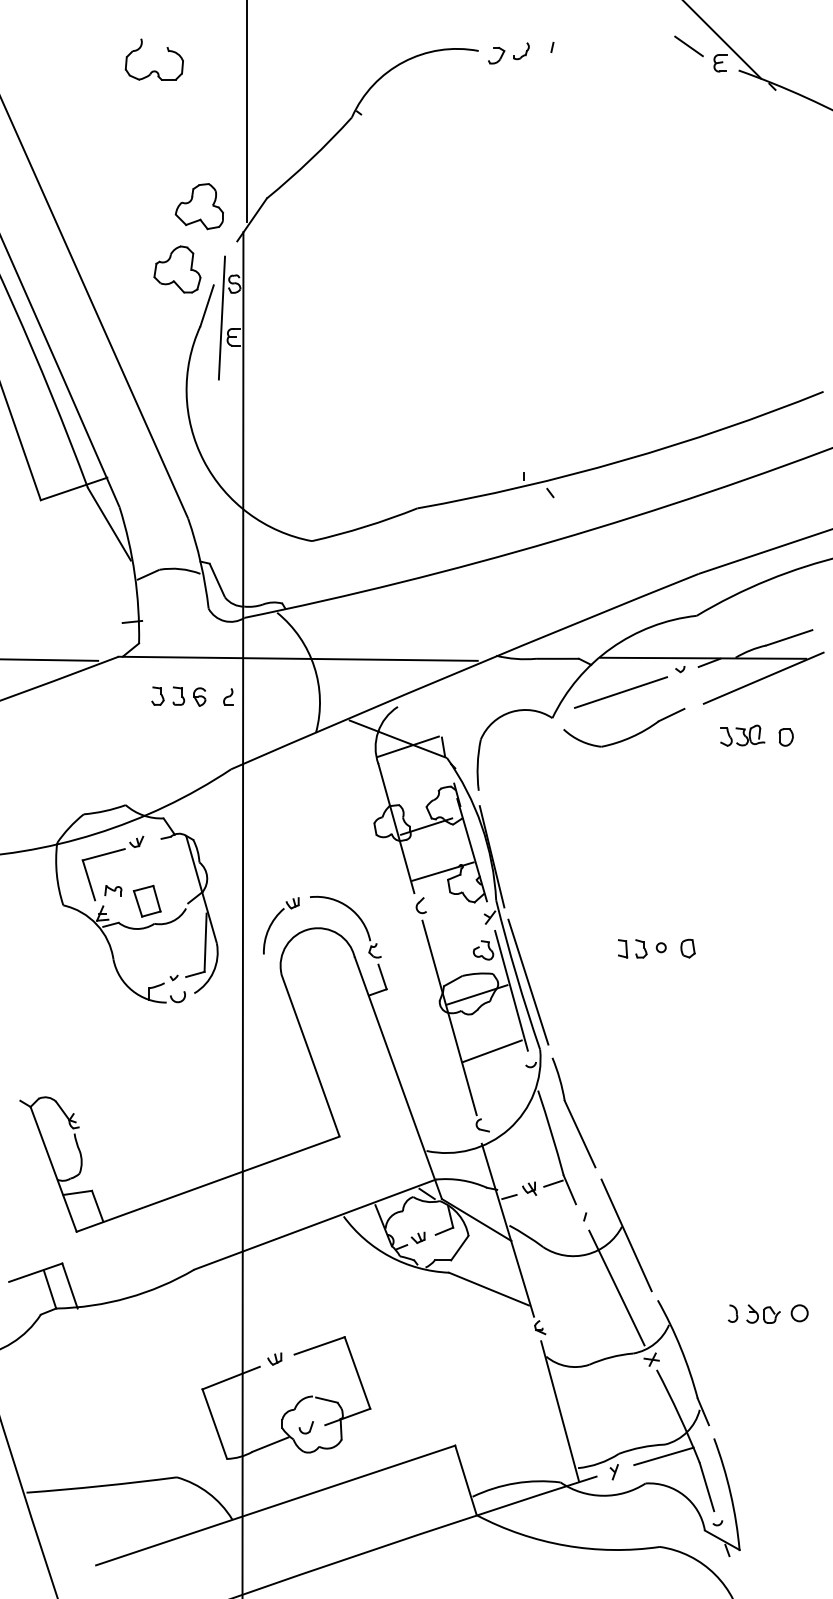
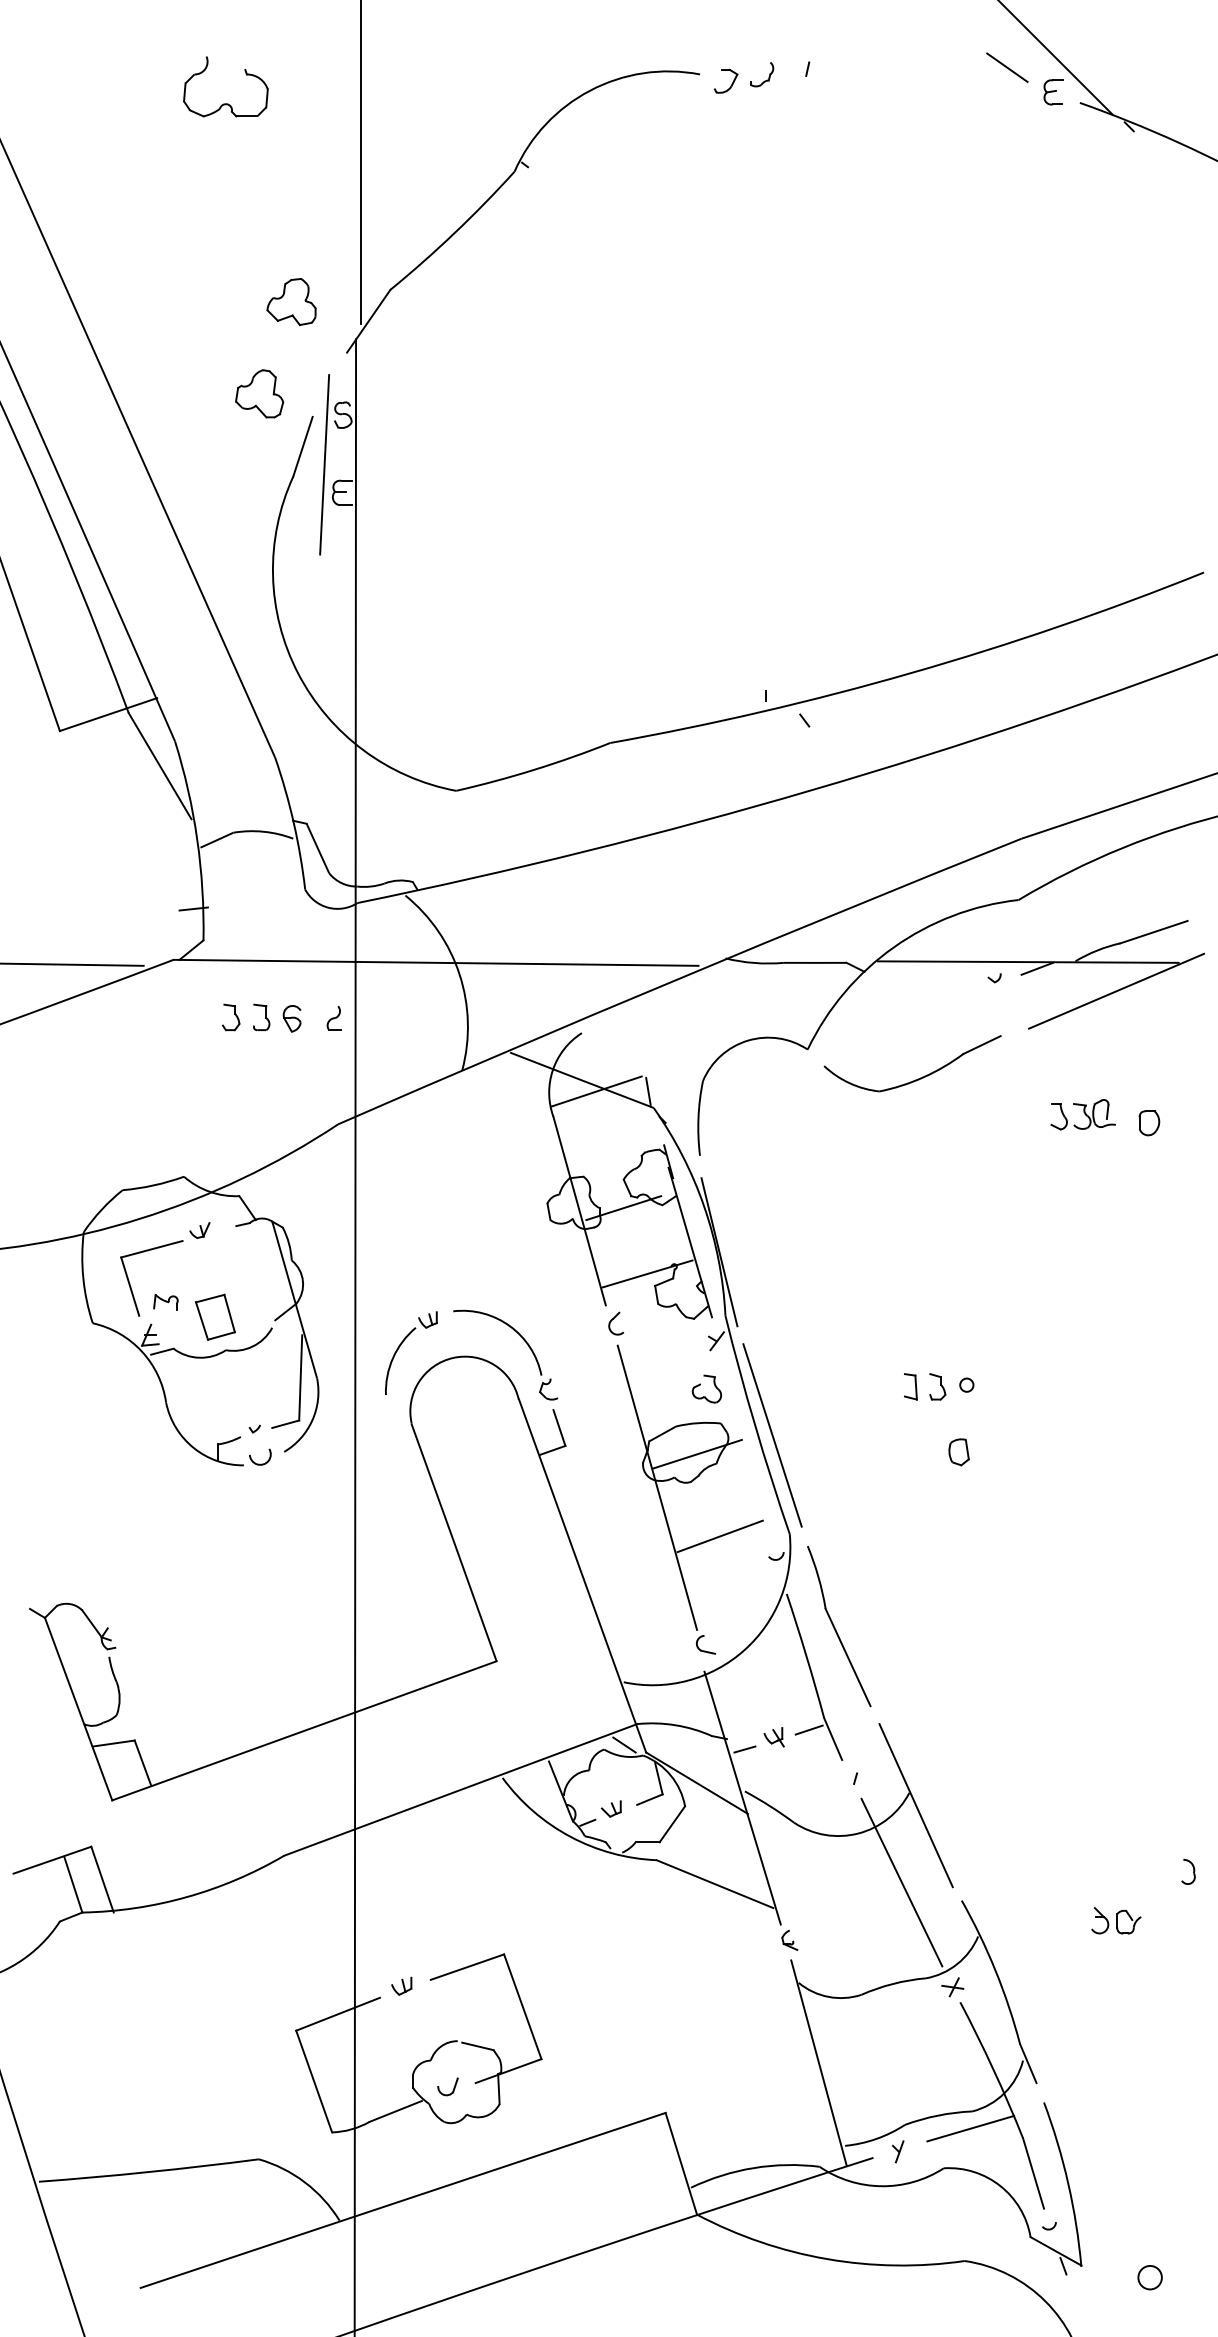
part: (198, 206) -> (290, 301), size x0.7
part: (177, 269) -> (259, 393), size x0.7
line: (620, 692) -> (907, 1012), removed
part: (742, 735) -> (1082, 1114), moved
part: (785, 737) -> (1148, 1123), moved
part: (687, 948) -> (958, 1452), moved
line: (511, 990) -> (747, 1447), removed
part: (733, 1313) -> (1189, 1871), moved
circle: (799, 1313) -> (1149, 2277), moved

